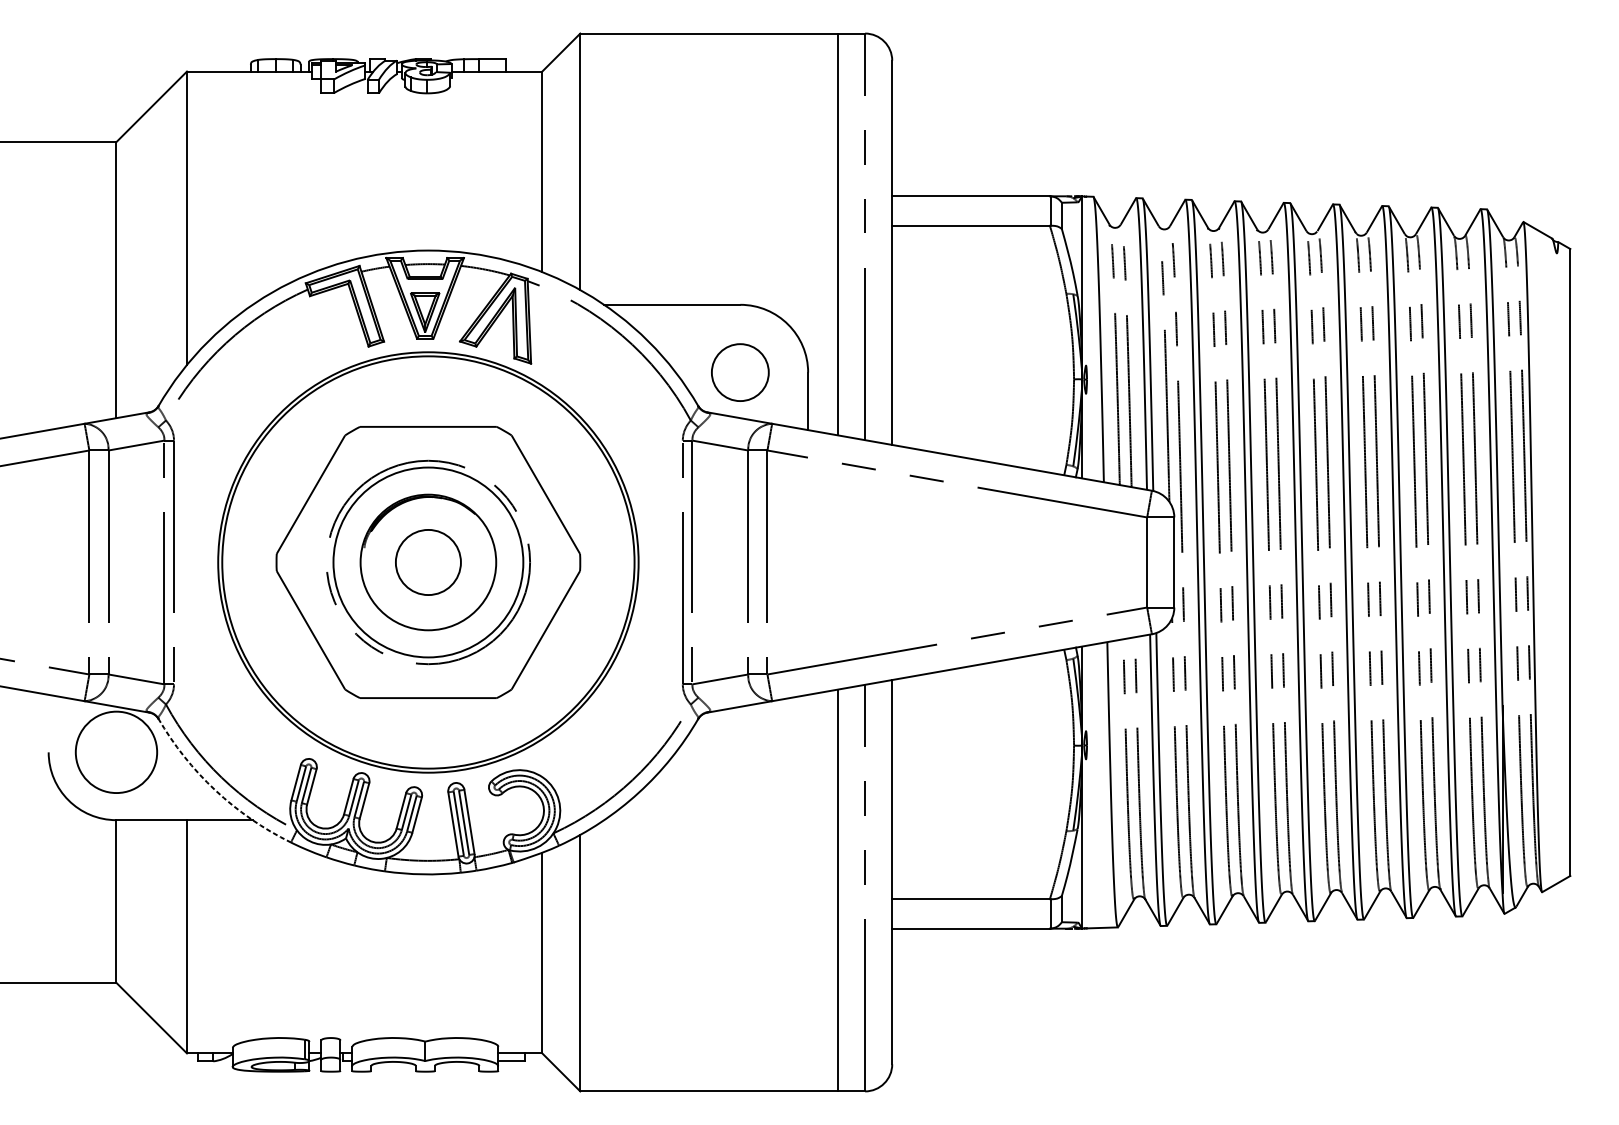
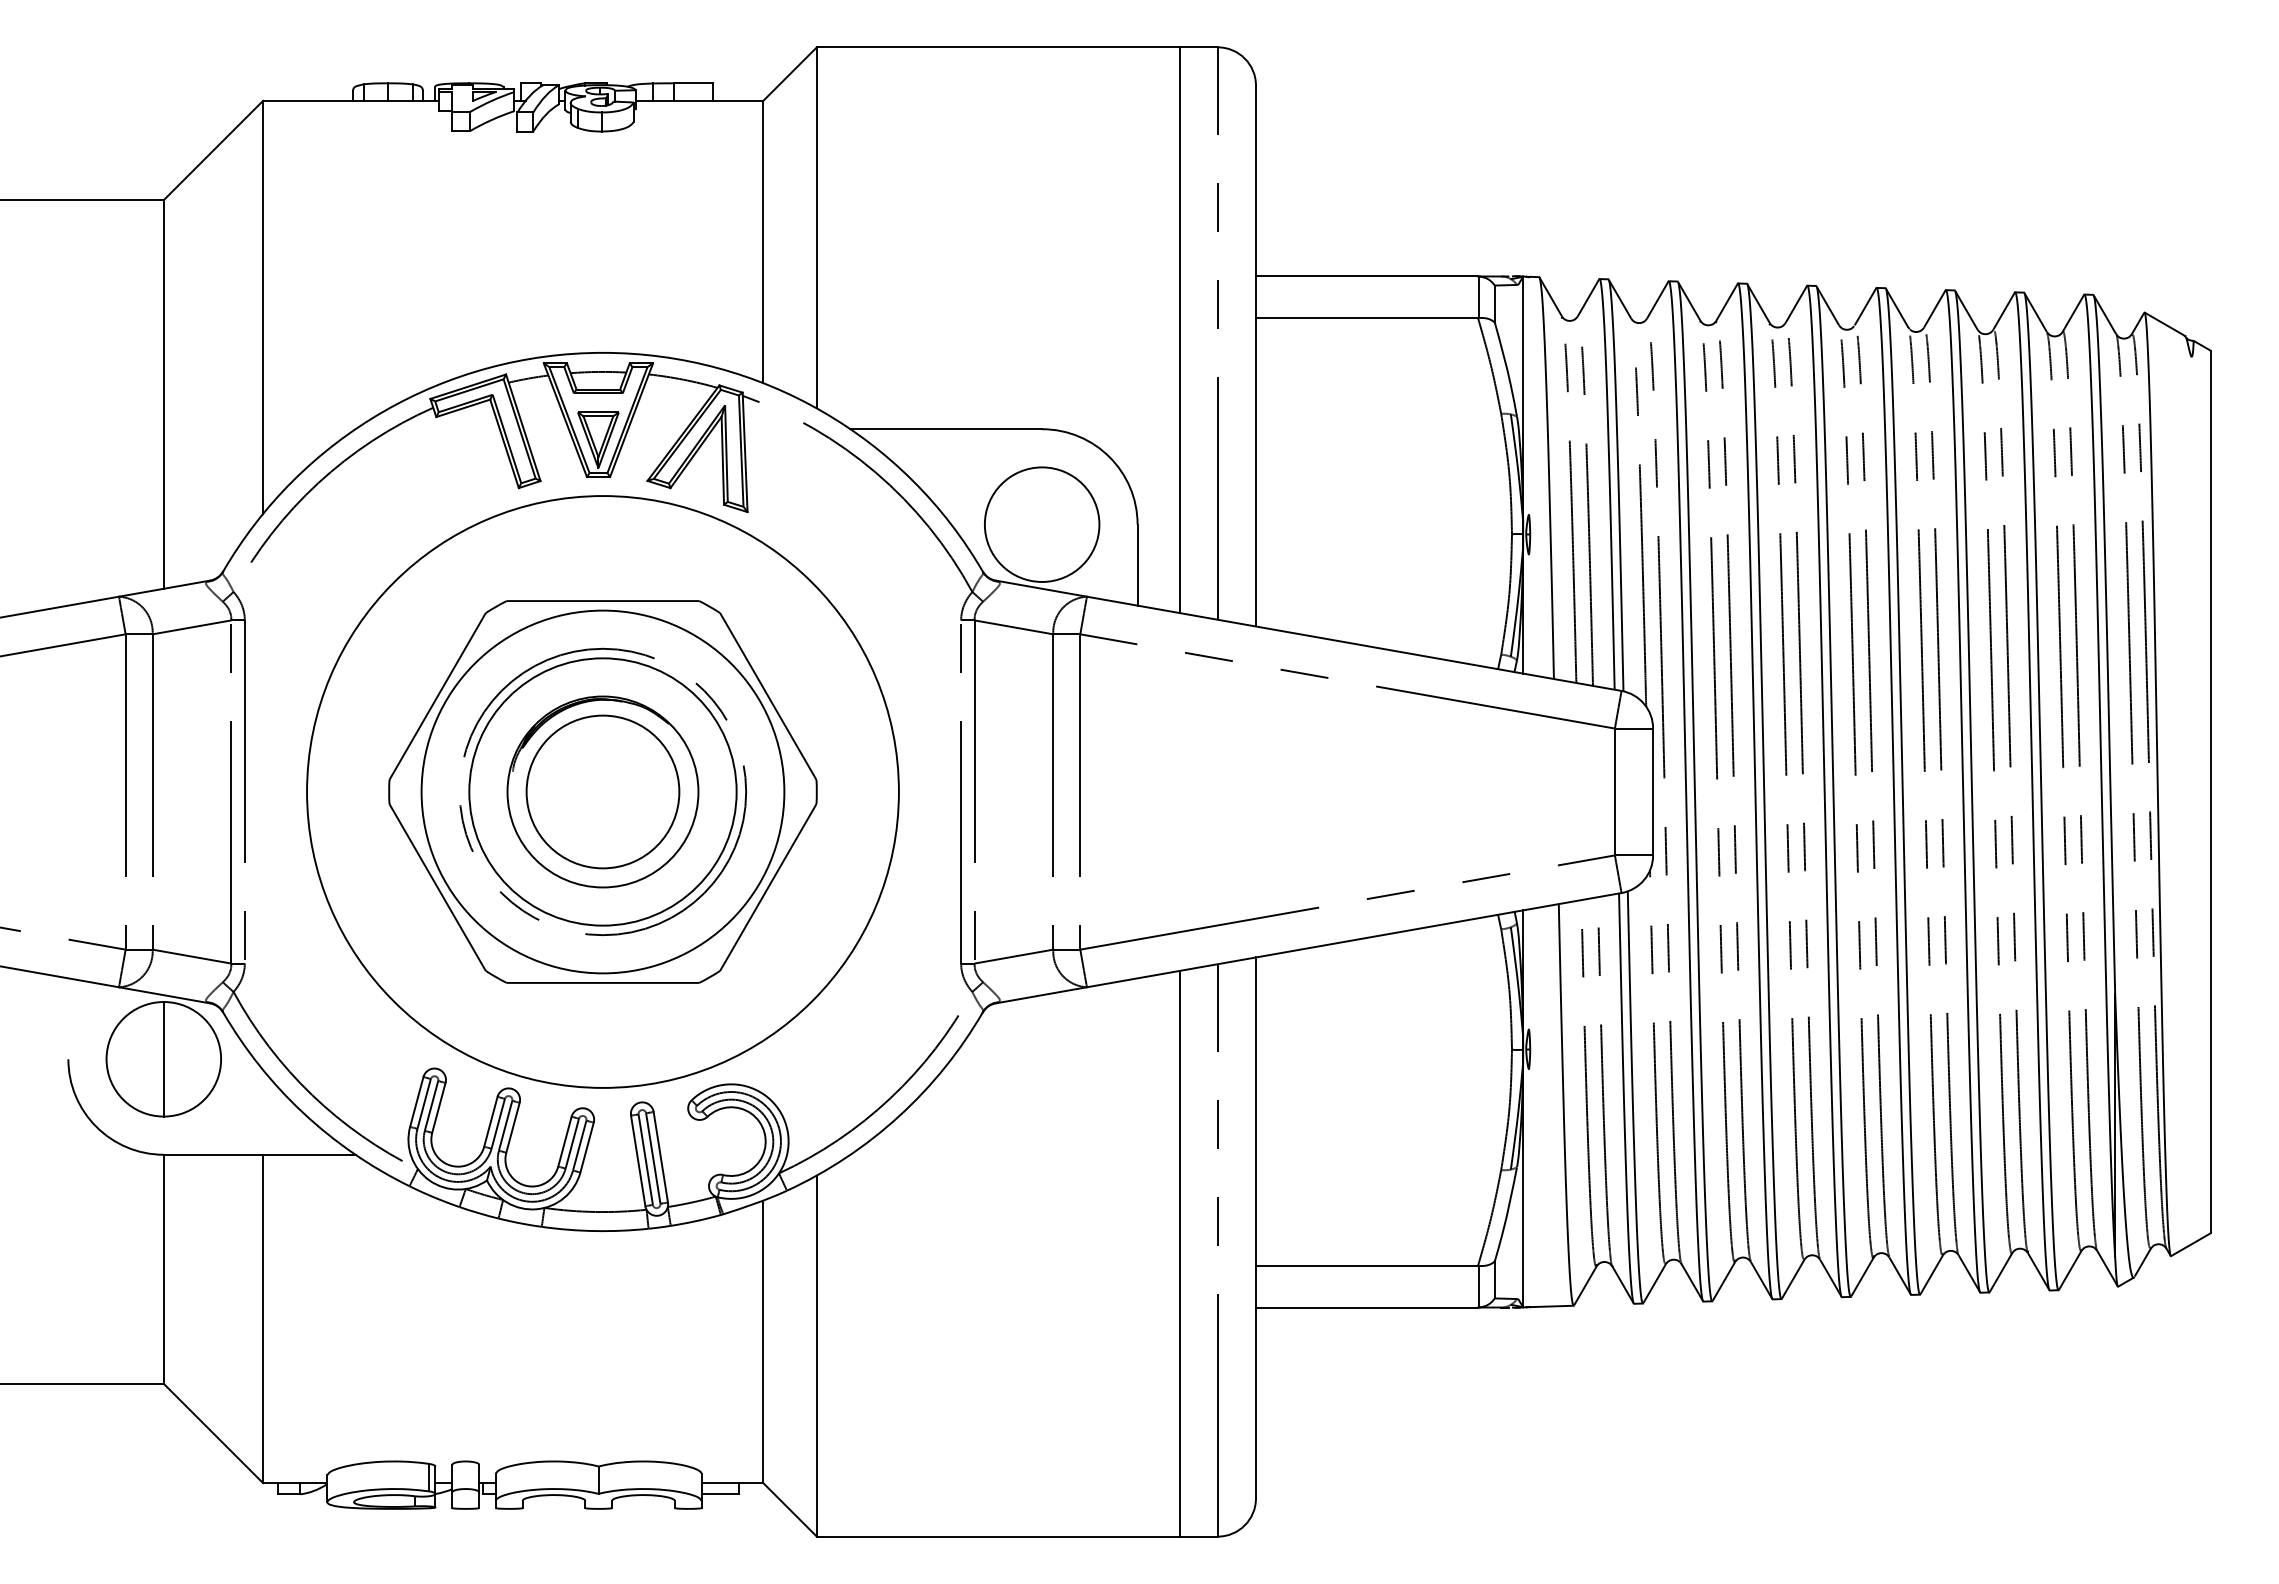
circle: (739, 372) -> (1041, 524), size x1.43
circle: (428, 562) -> (602, 791), size x0.62
circle: (428, 562) -> (602, 791), size x1.67
line: (116, 752) -> (163, 1059), added
arc: (215, 790) -> (303, 1112), dashed -> solid

